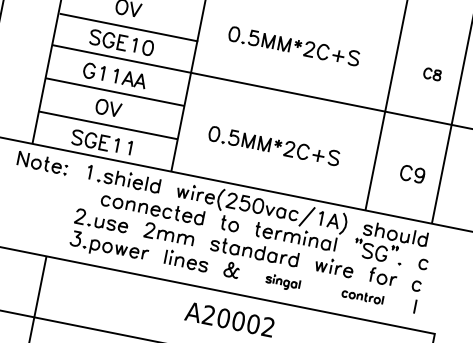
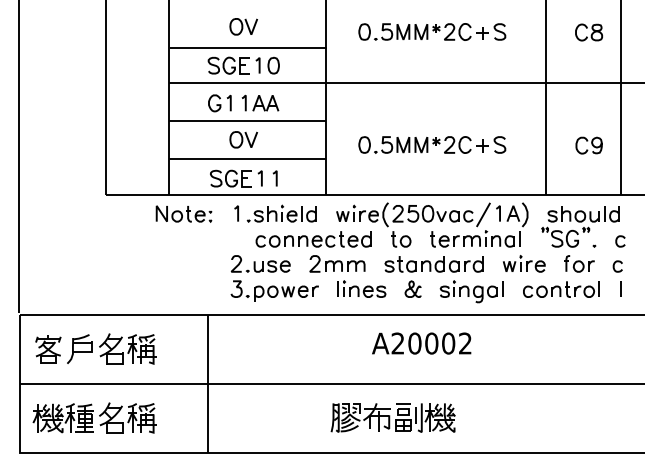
part: (431, 74) -> (588, 32), size x1.43
part: (282, 282) -> (471, 291), size x1.67
part: (362, 296) -> (561, 289), size x1.67

